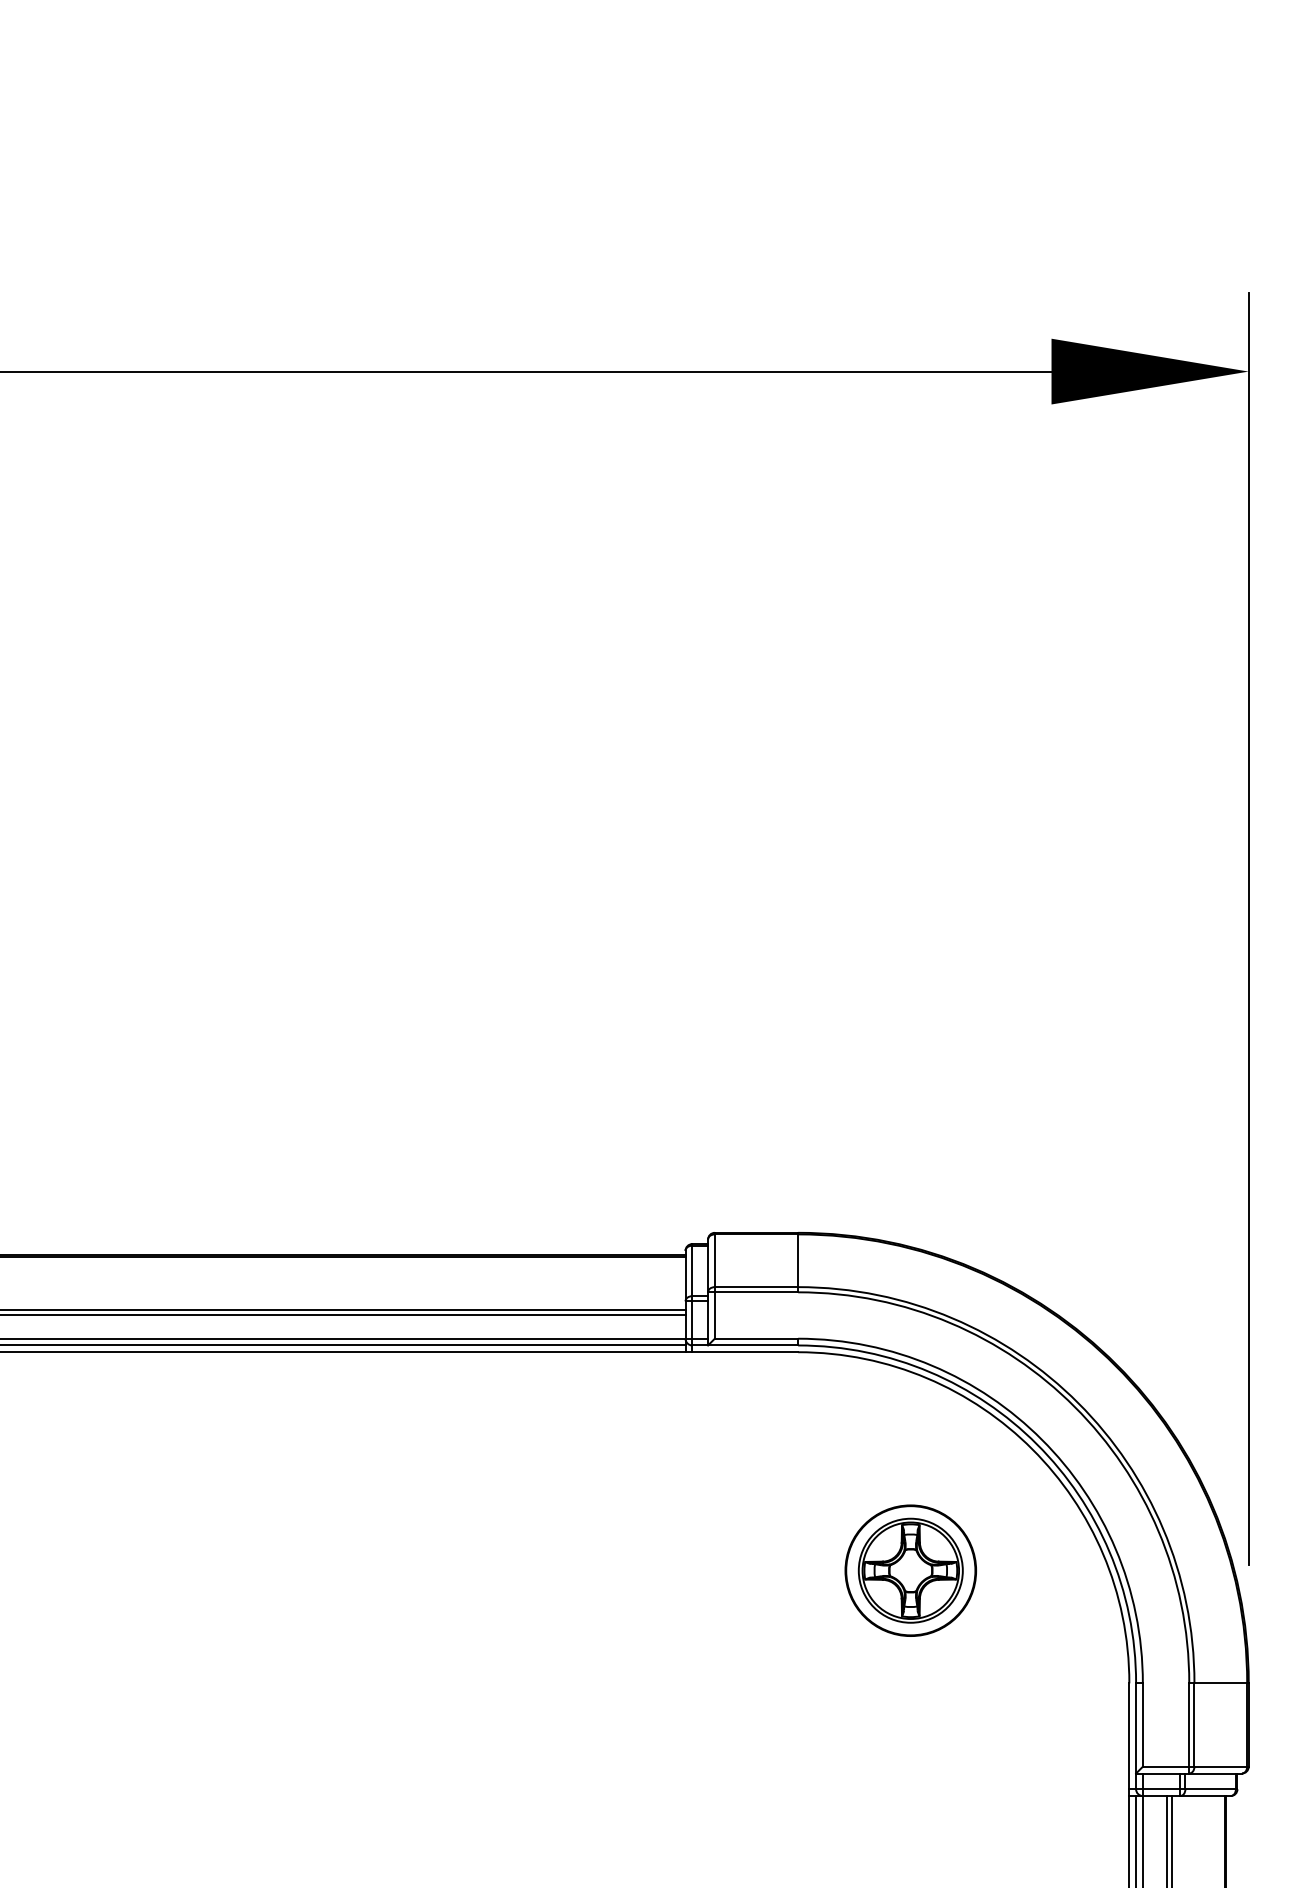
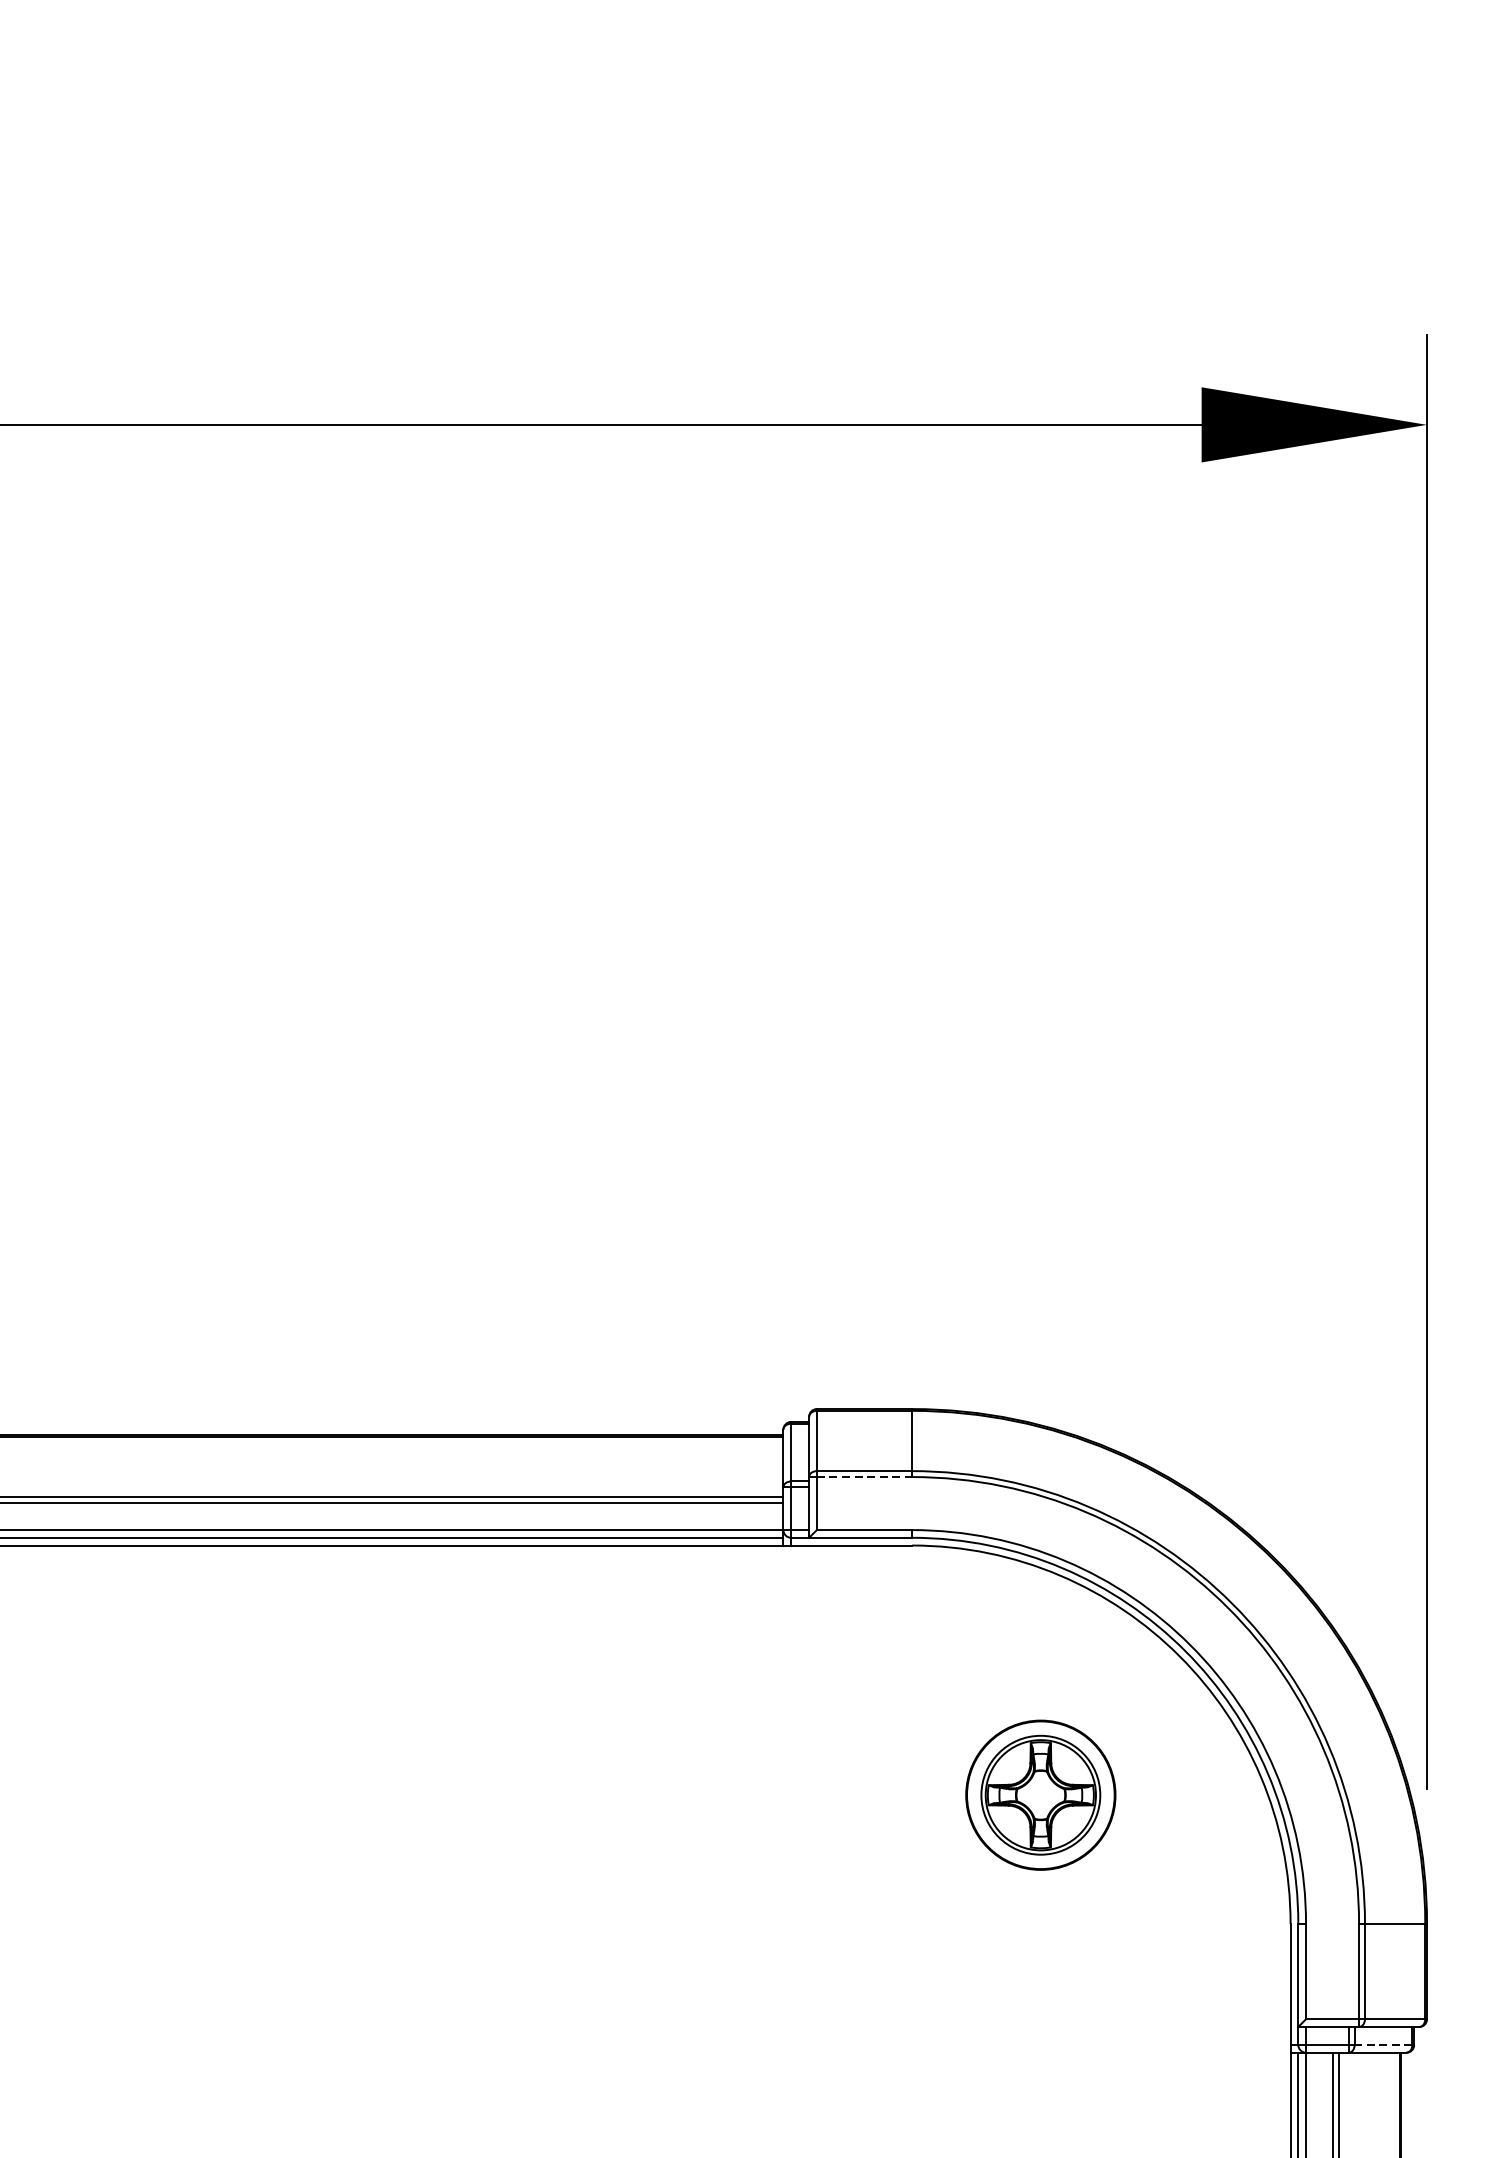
line: (756, 1292) -> (864, 1477), solid -> dashed
line: (1210, 1789) -> (1383, 2045), solid -> dashed

